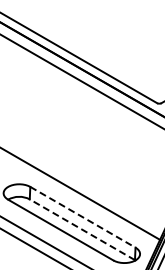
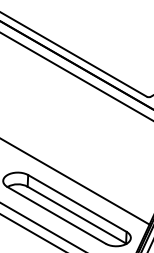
line: (82, 217) -> (77, 203), dashed -> solid
line: (82, 229) -> (77, 214), dashed -> solid

